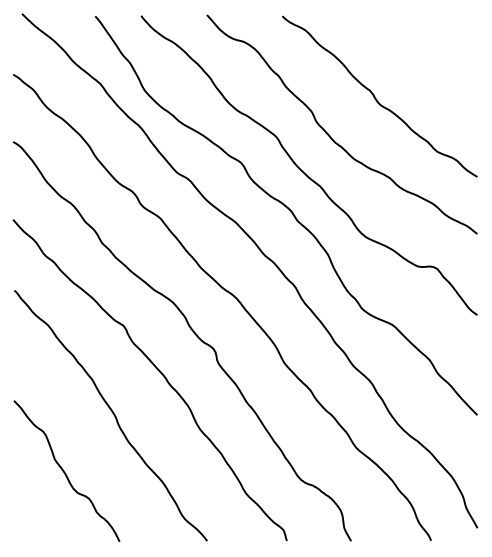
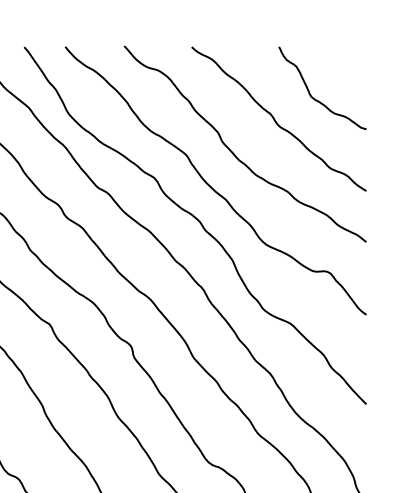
curve: (415, 68) -> (311, 93), added

